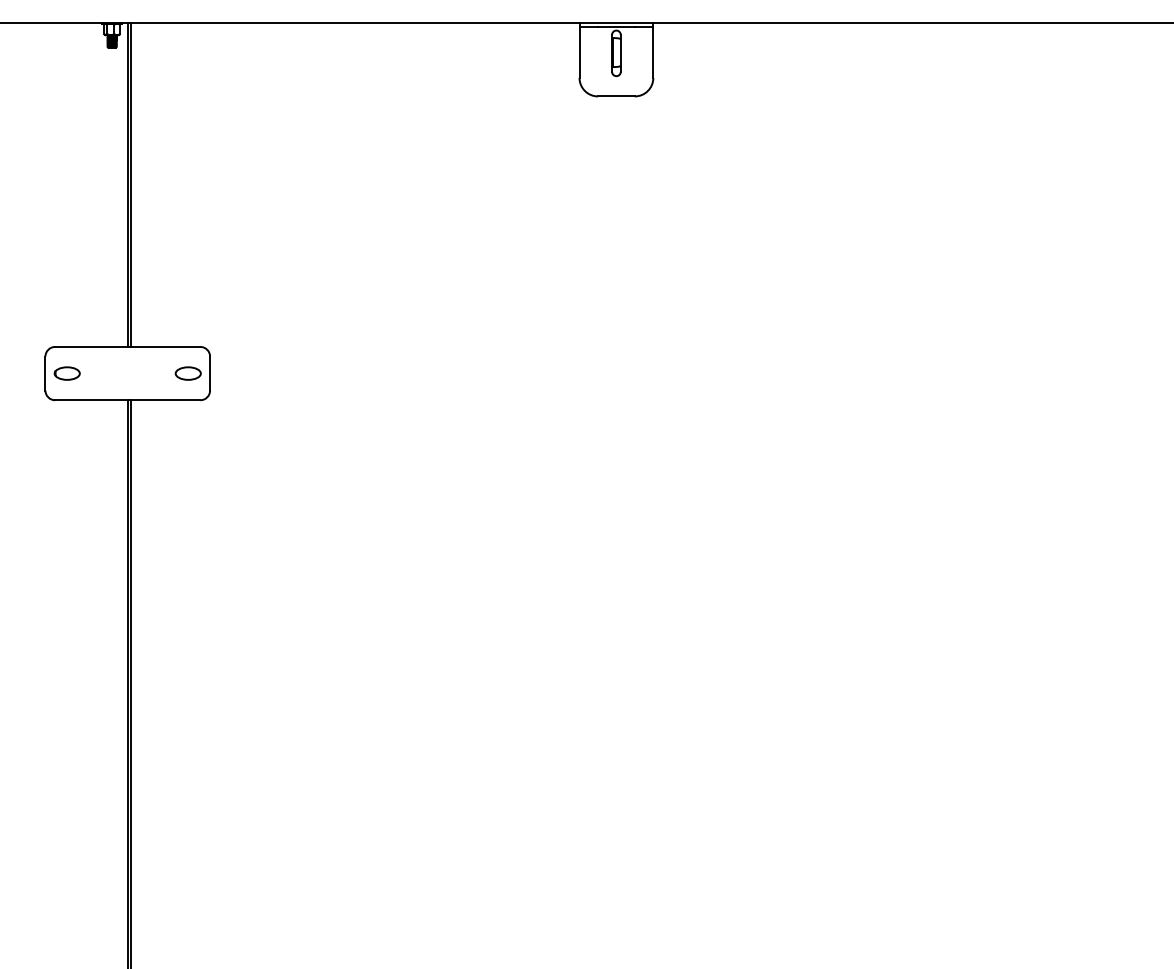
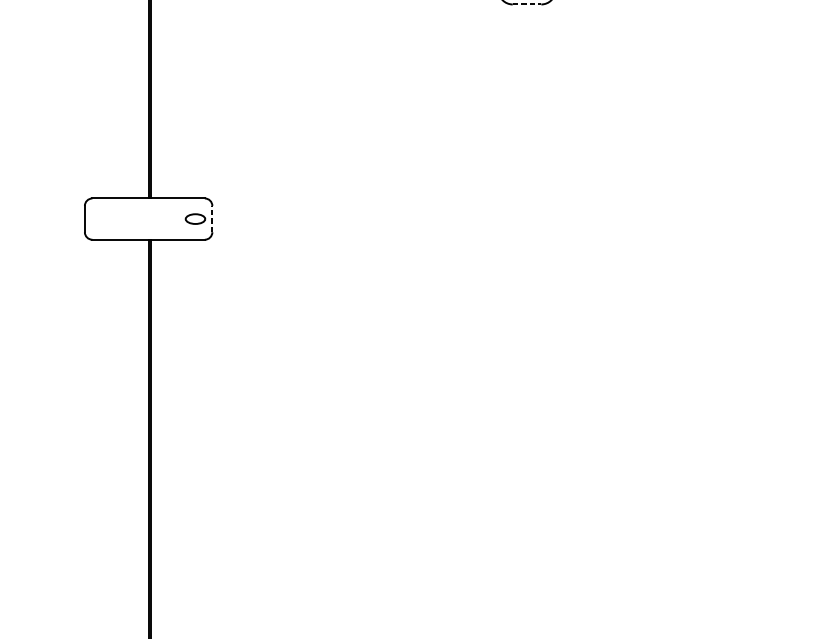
line: (616, 96) -> (527, 4), solid -> dashed
part: (66, 373) -> (101, 219), removed
line: (210, 373) -> (212, 219), solid -> dashed

